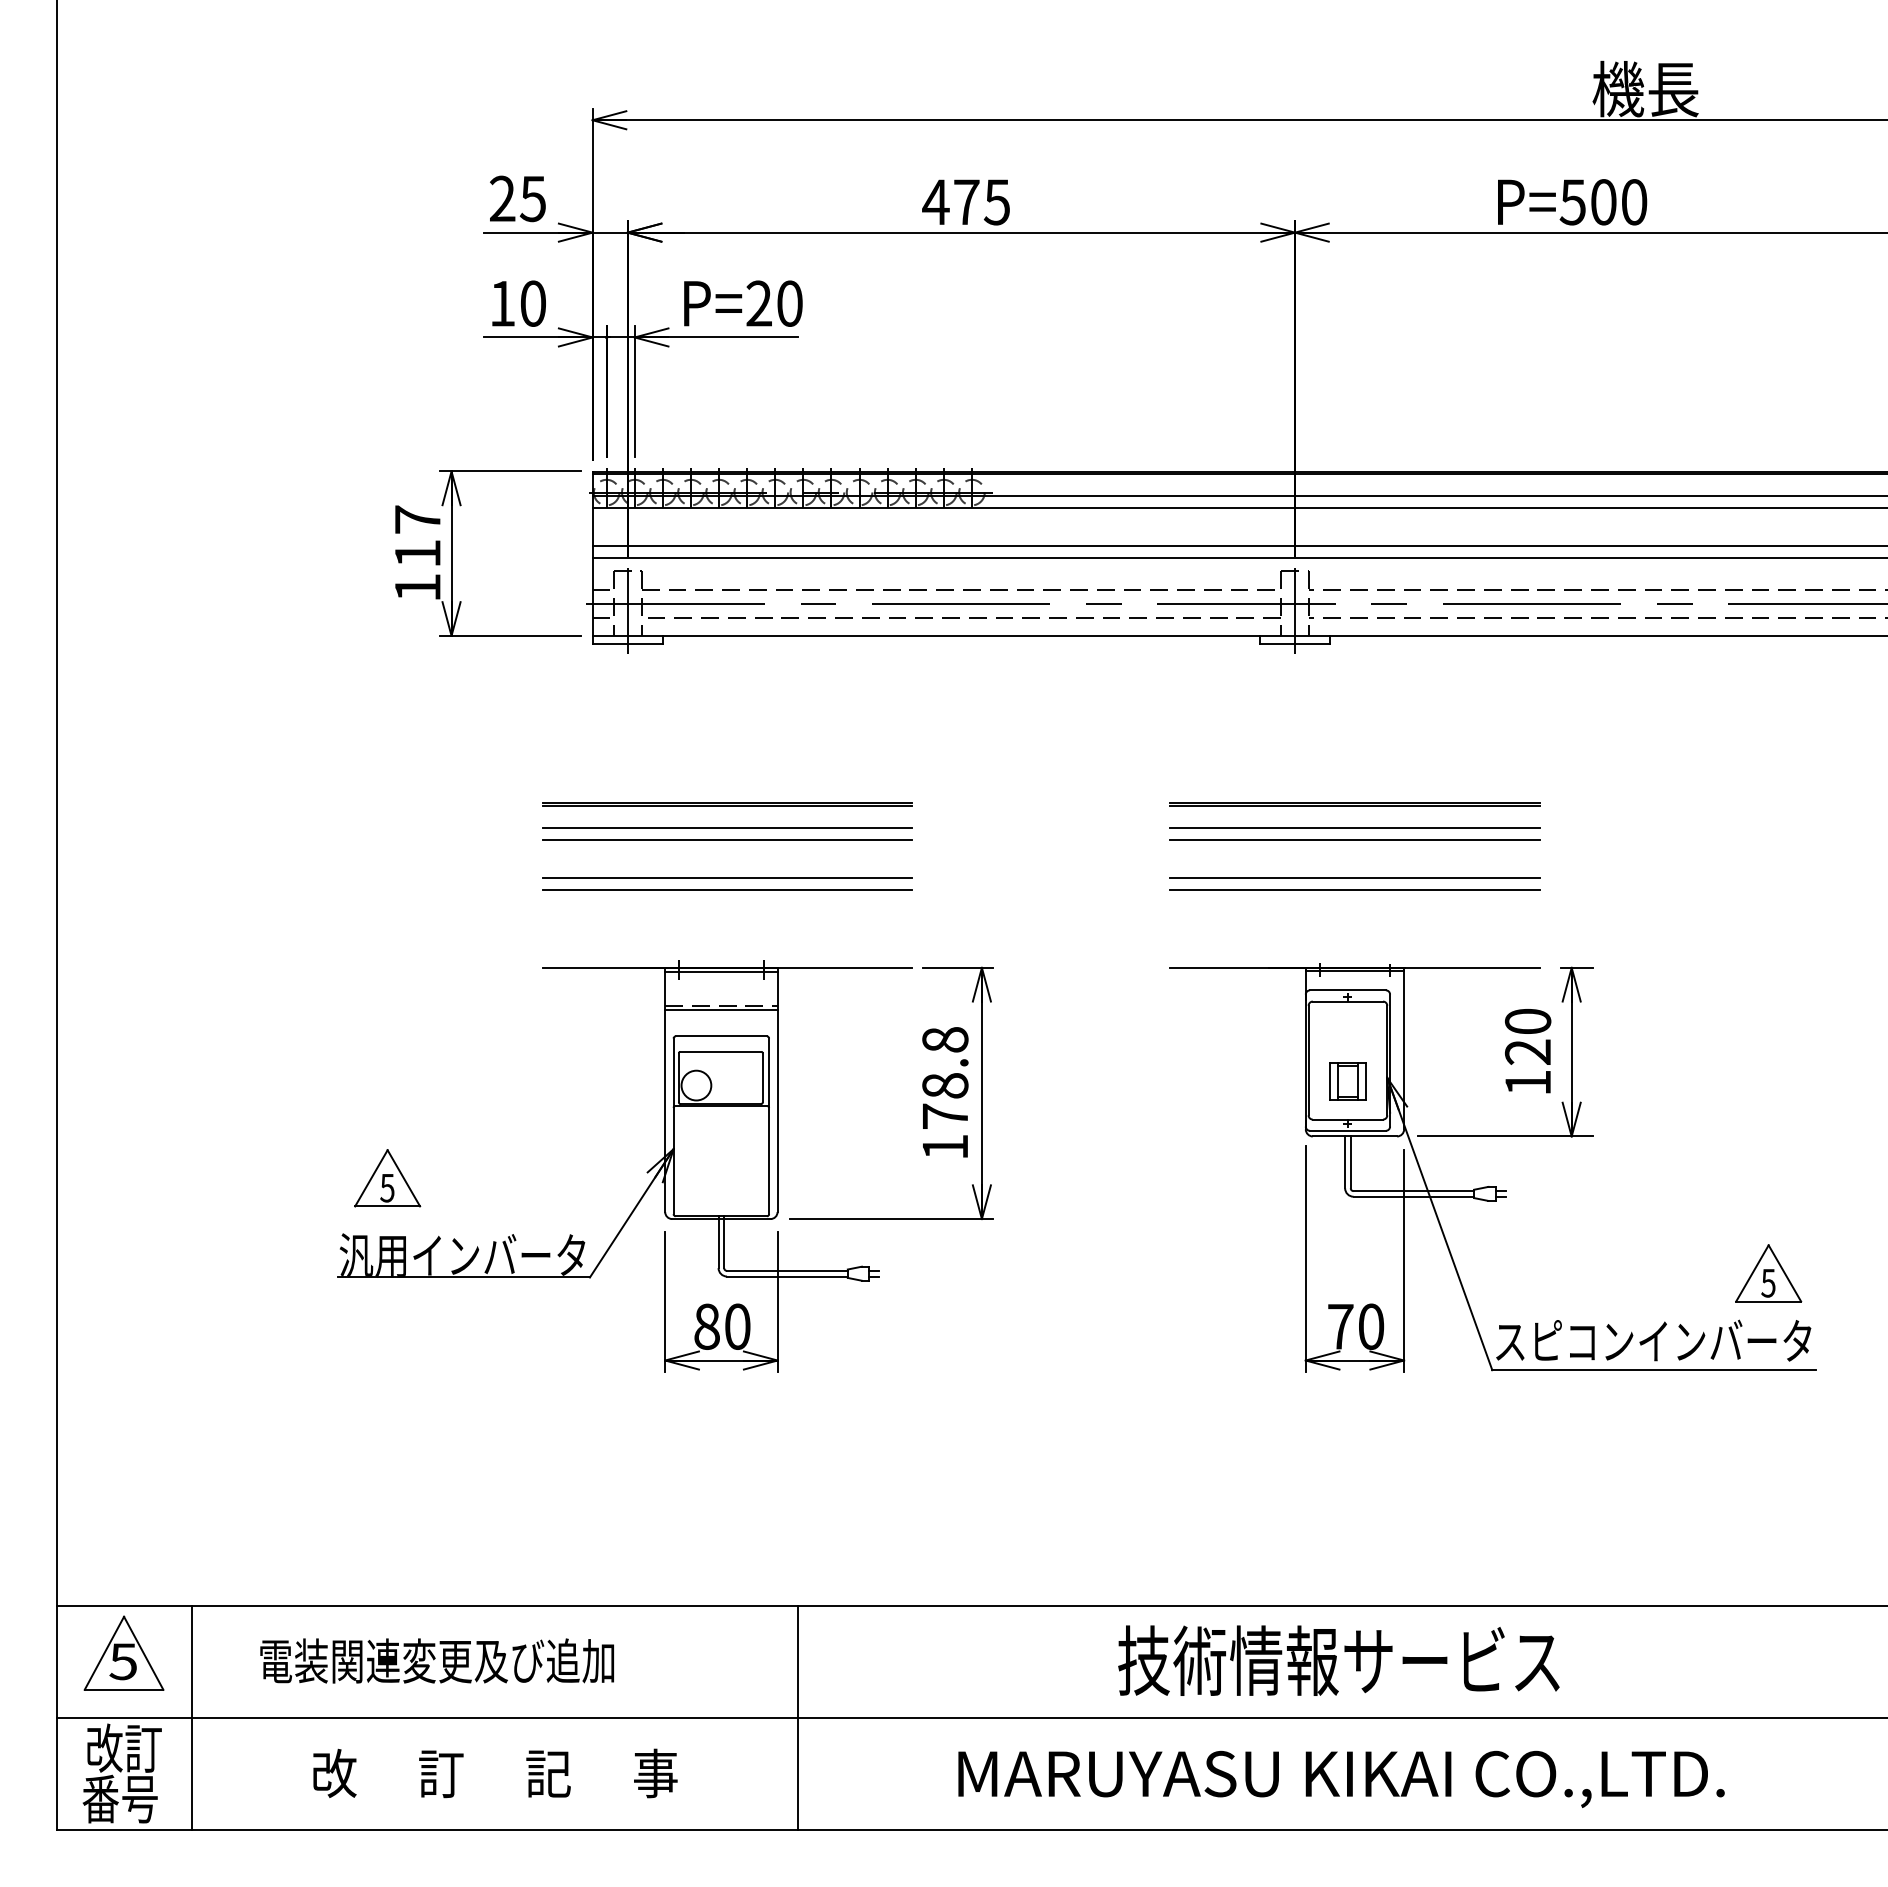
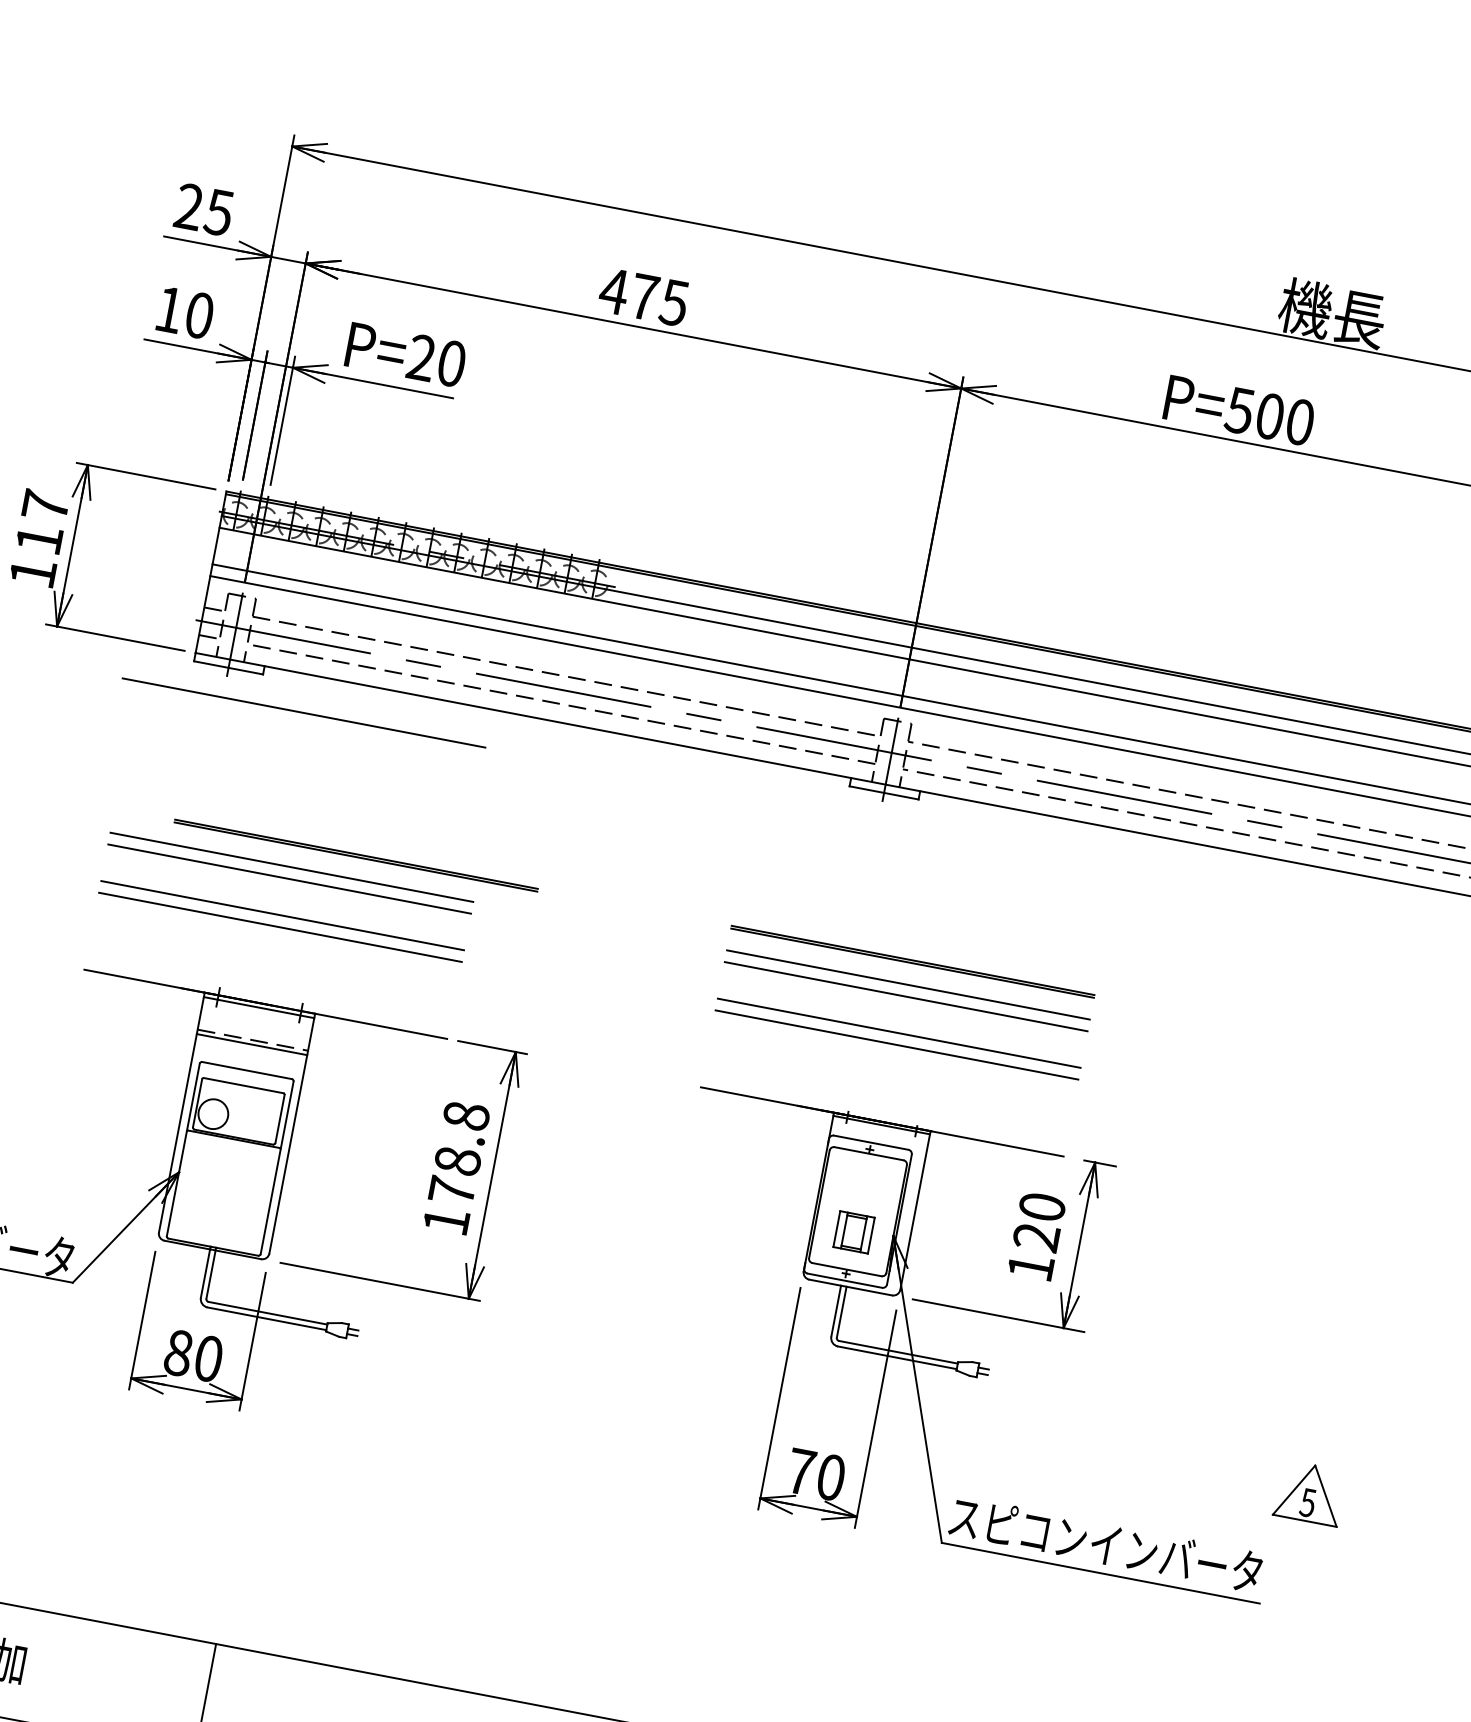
line: (710, 674) -> (304, 713), added
line: (727, 803) -> (356, 854), moved
part: (1768, 1273) -> (1309, 1493), moved

